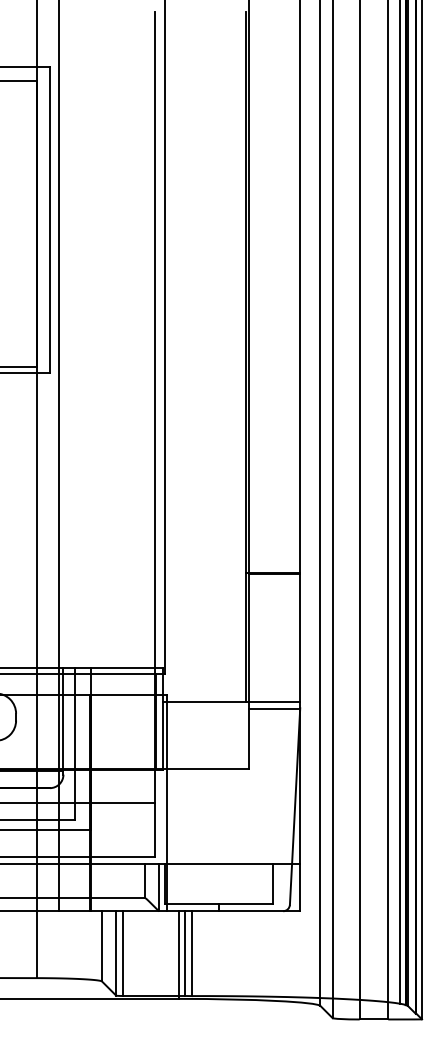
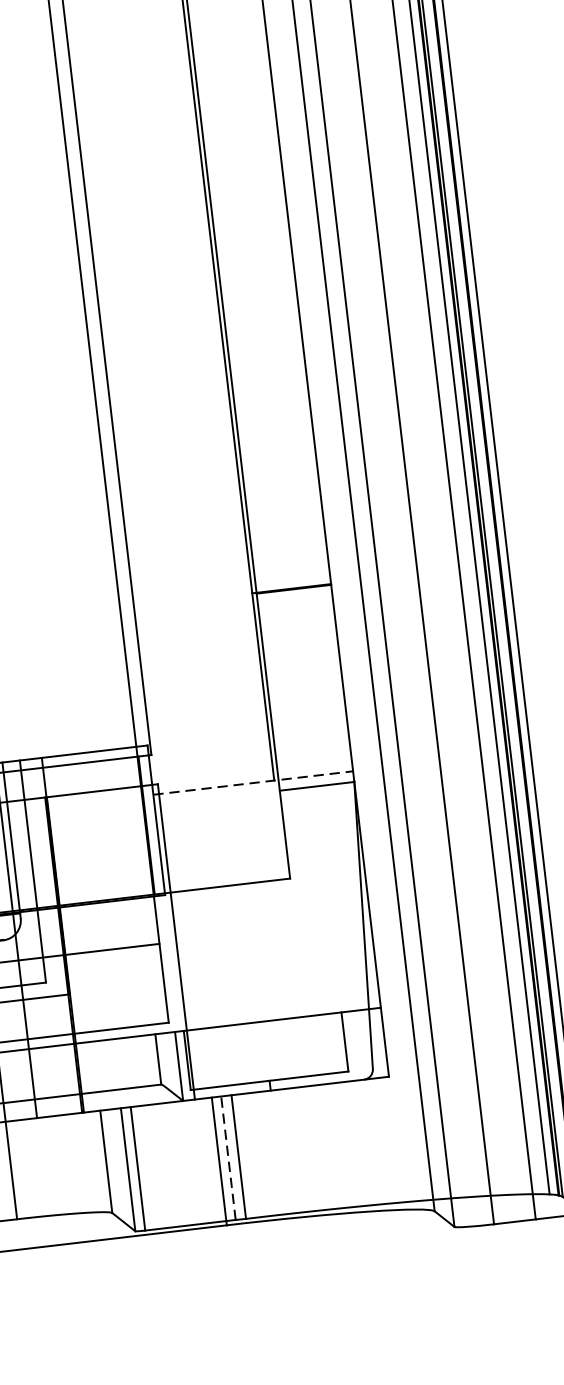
line: (231, 701) -> (252, 783), solid -> dashed
line: (185, 953) -> (229, 1157), solid -> dashed

